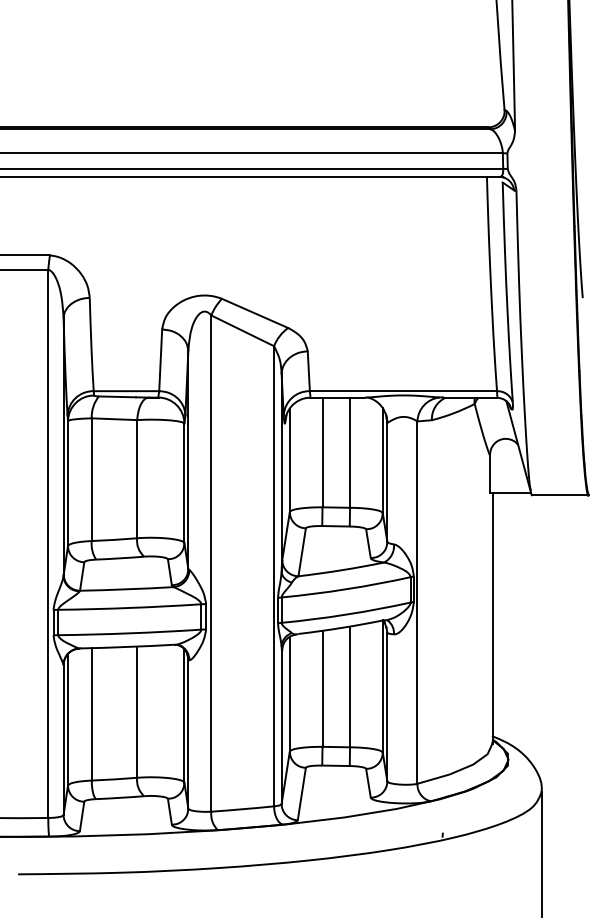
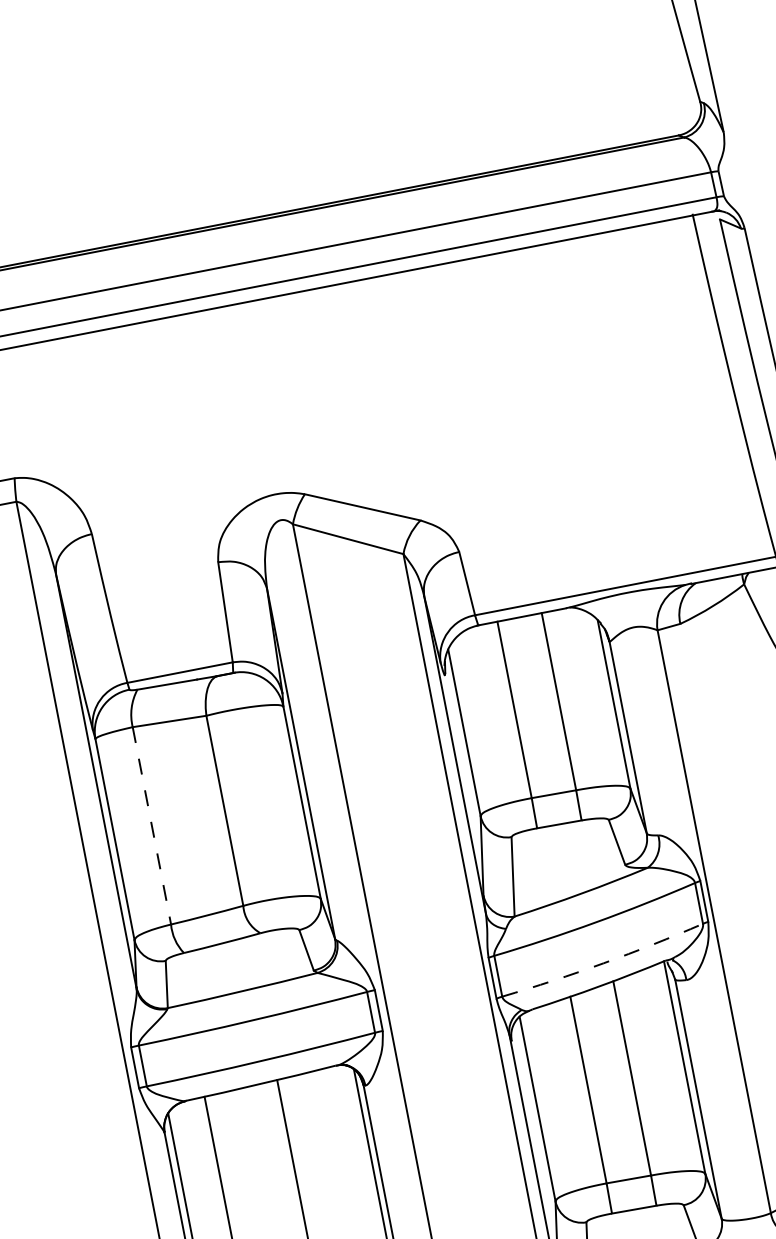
line: (91, 480) -> (151, 827), solid -> dashed
arc: (346, 614) -> (603, 963), solid -> dashed

